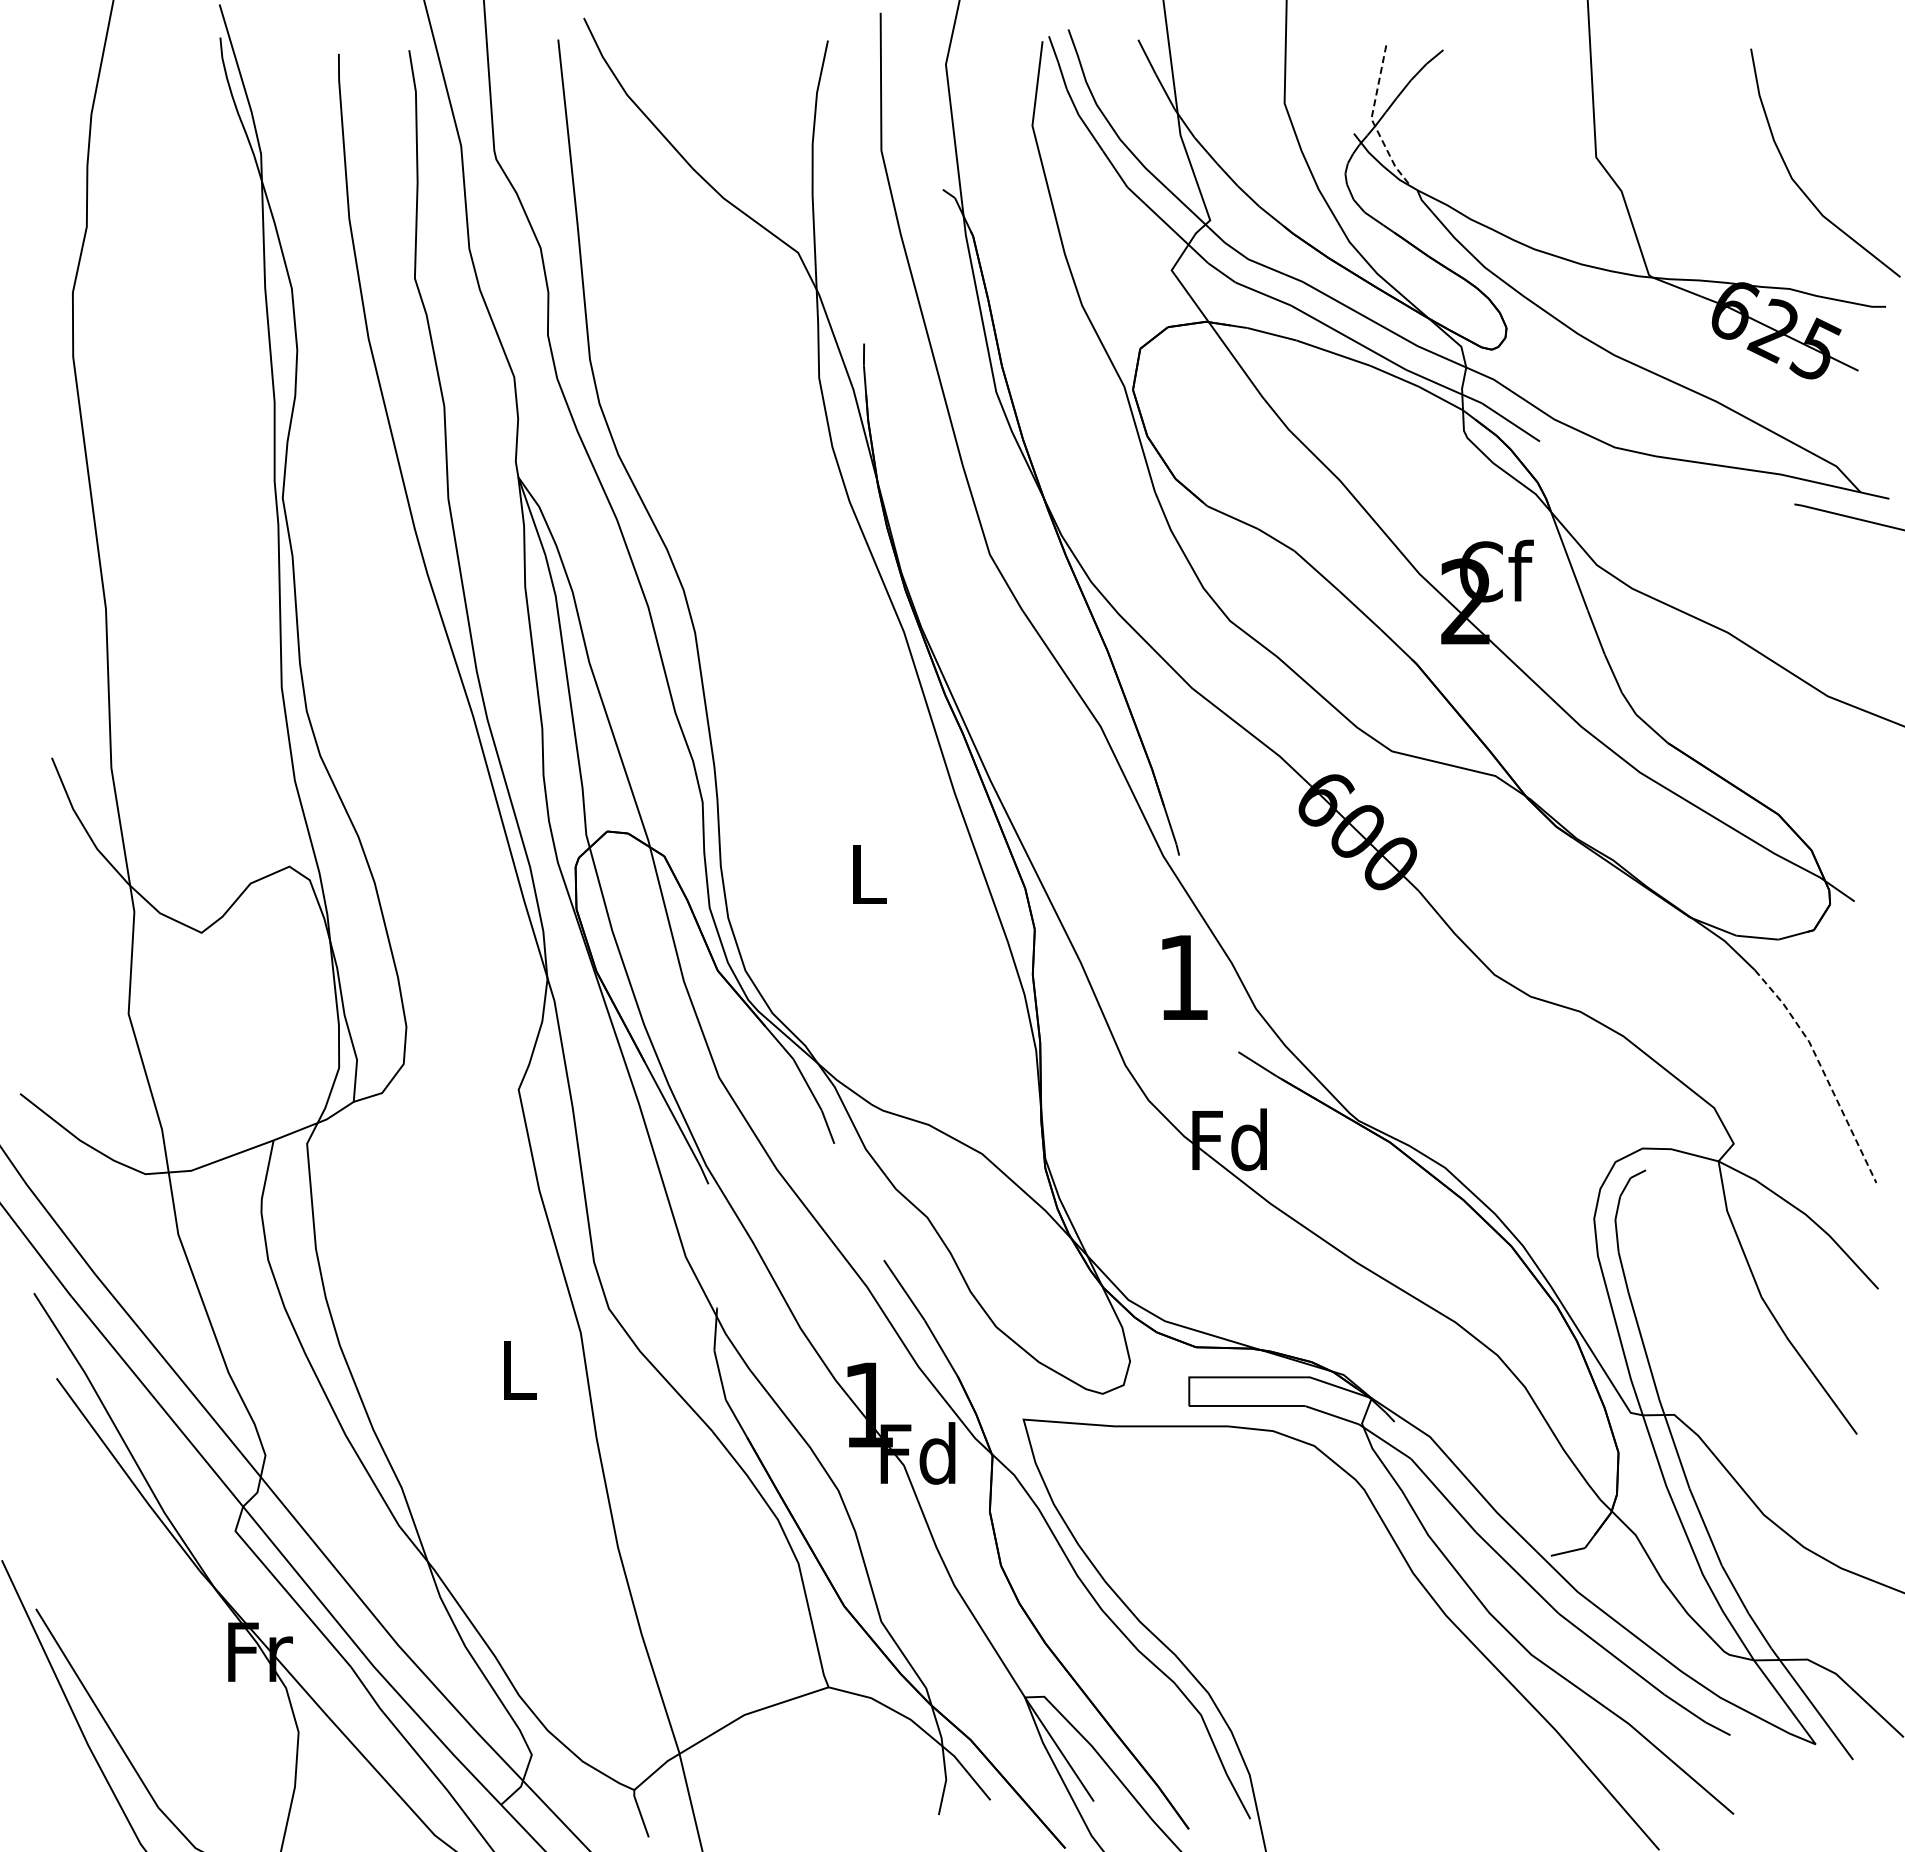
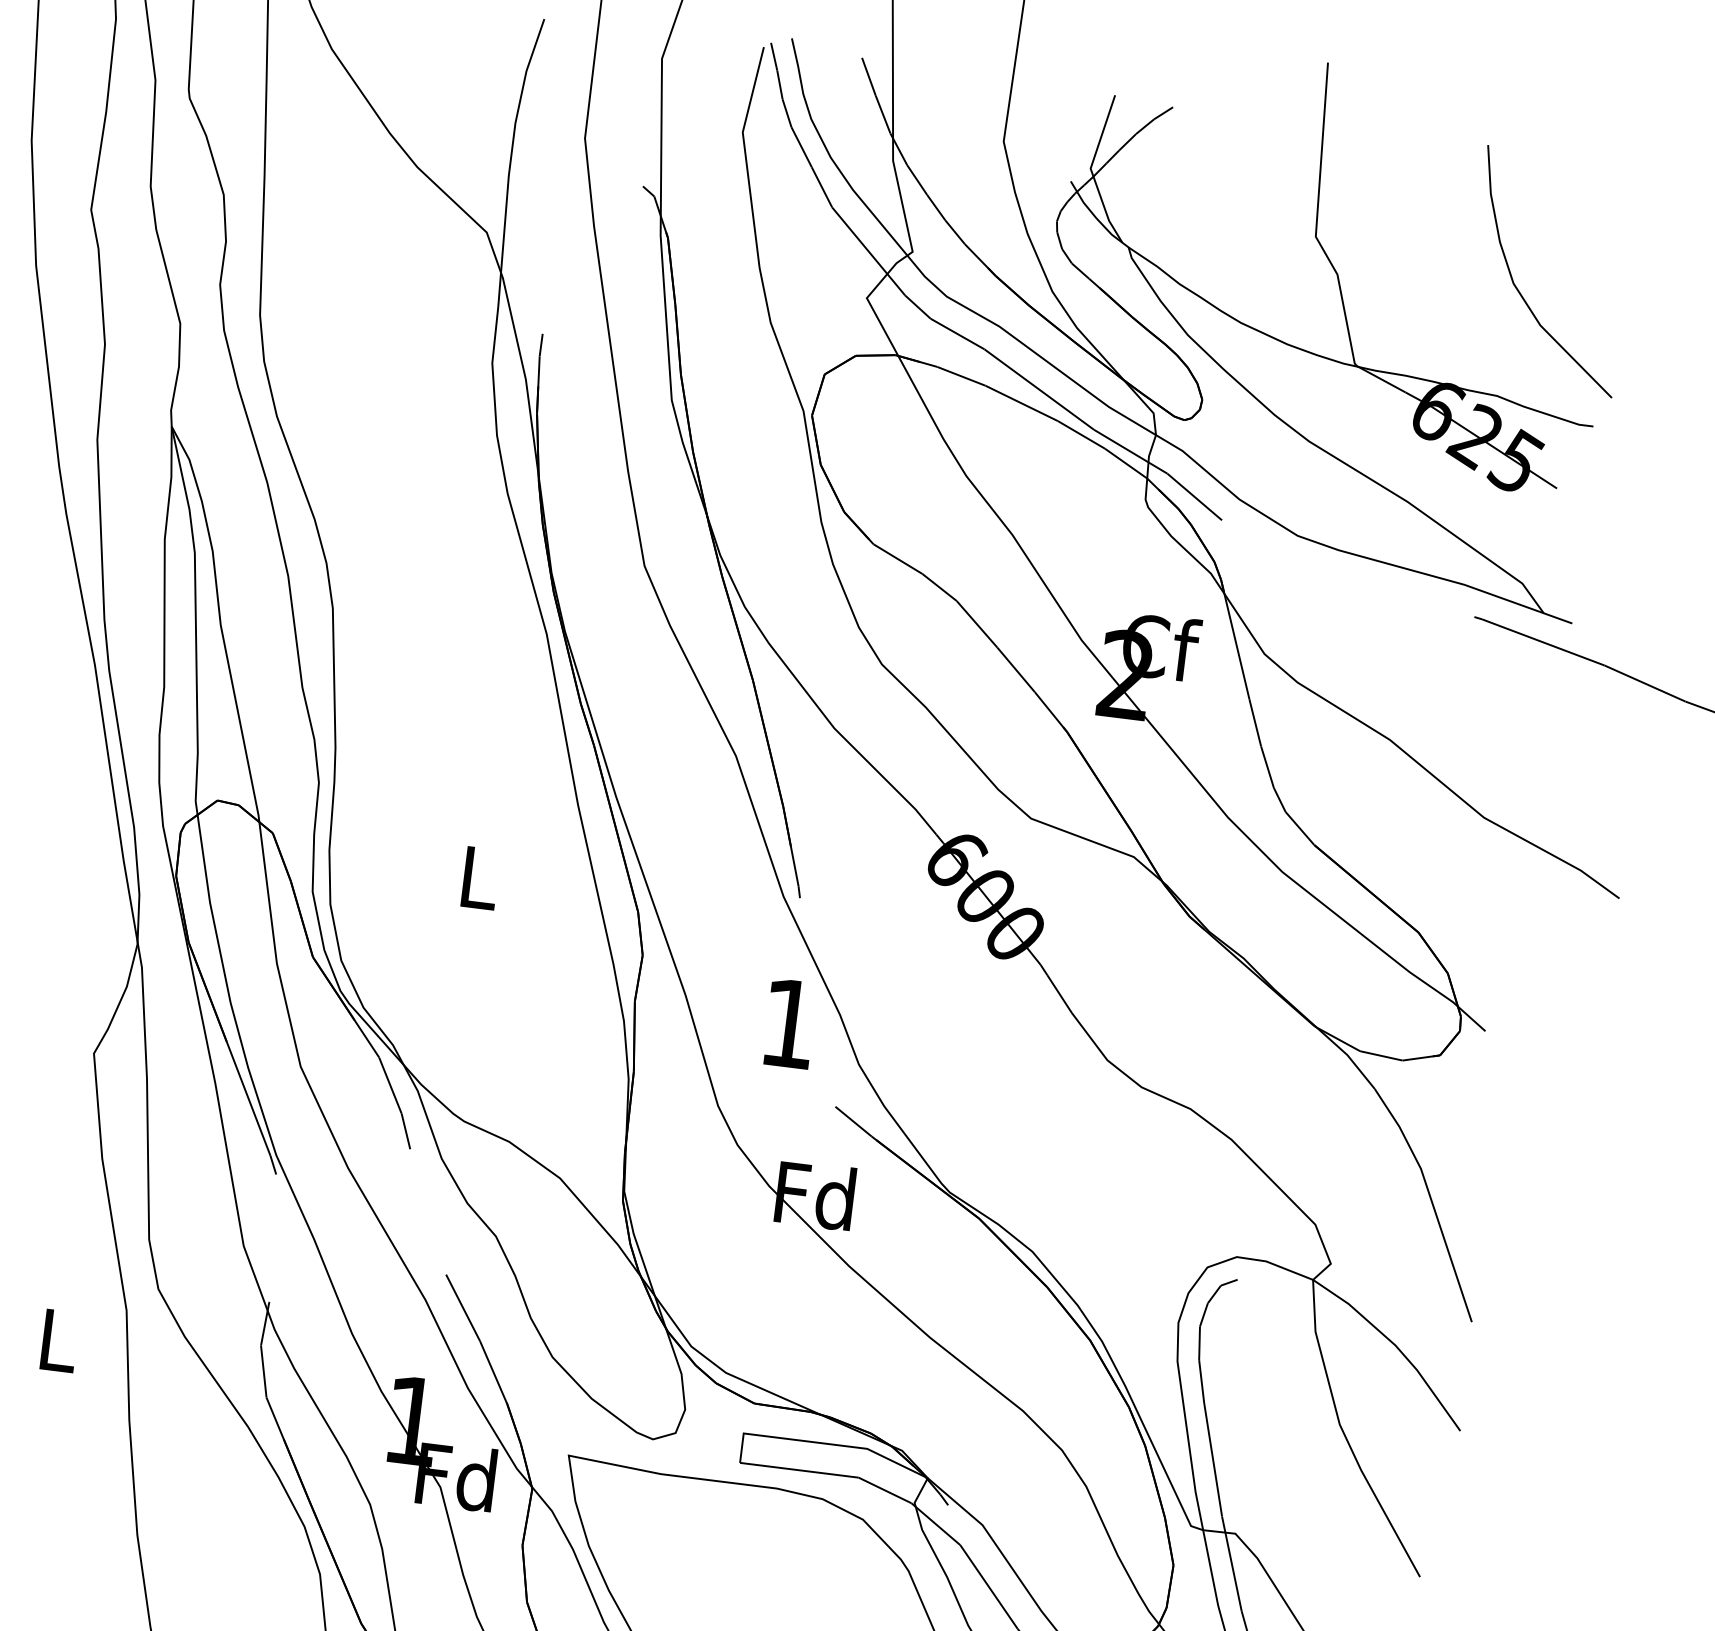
line: (1372, 120) -> (1091, 170), dashed -> solid
line: (1823, 1071) -> (1431, 1201), dashed -> solid

